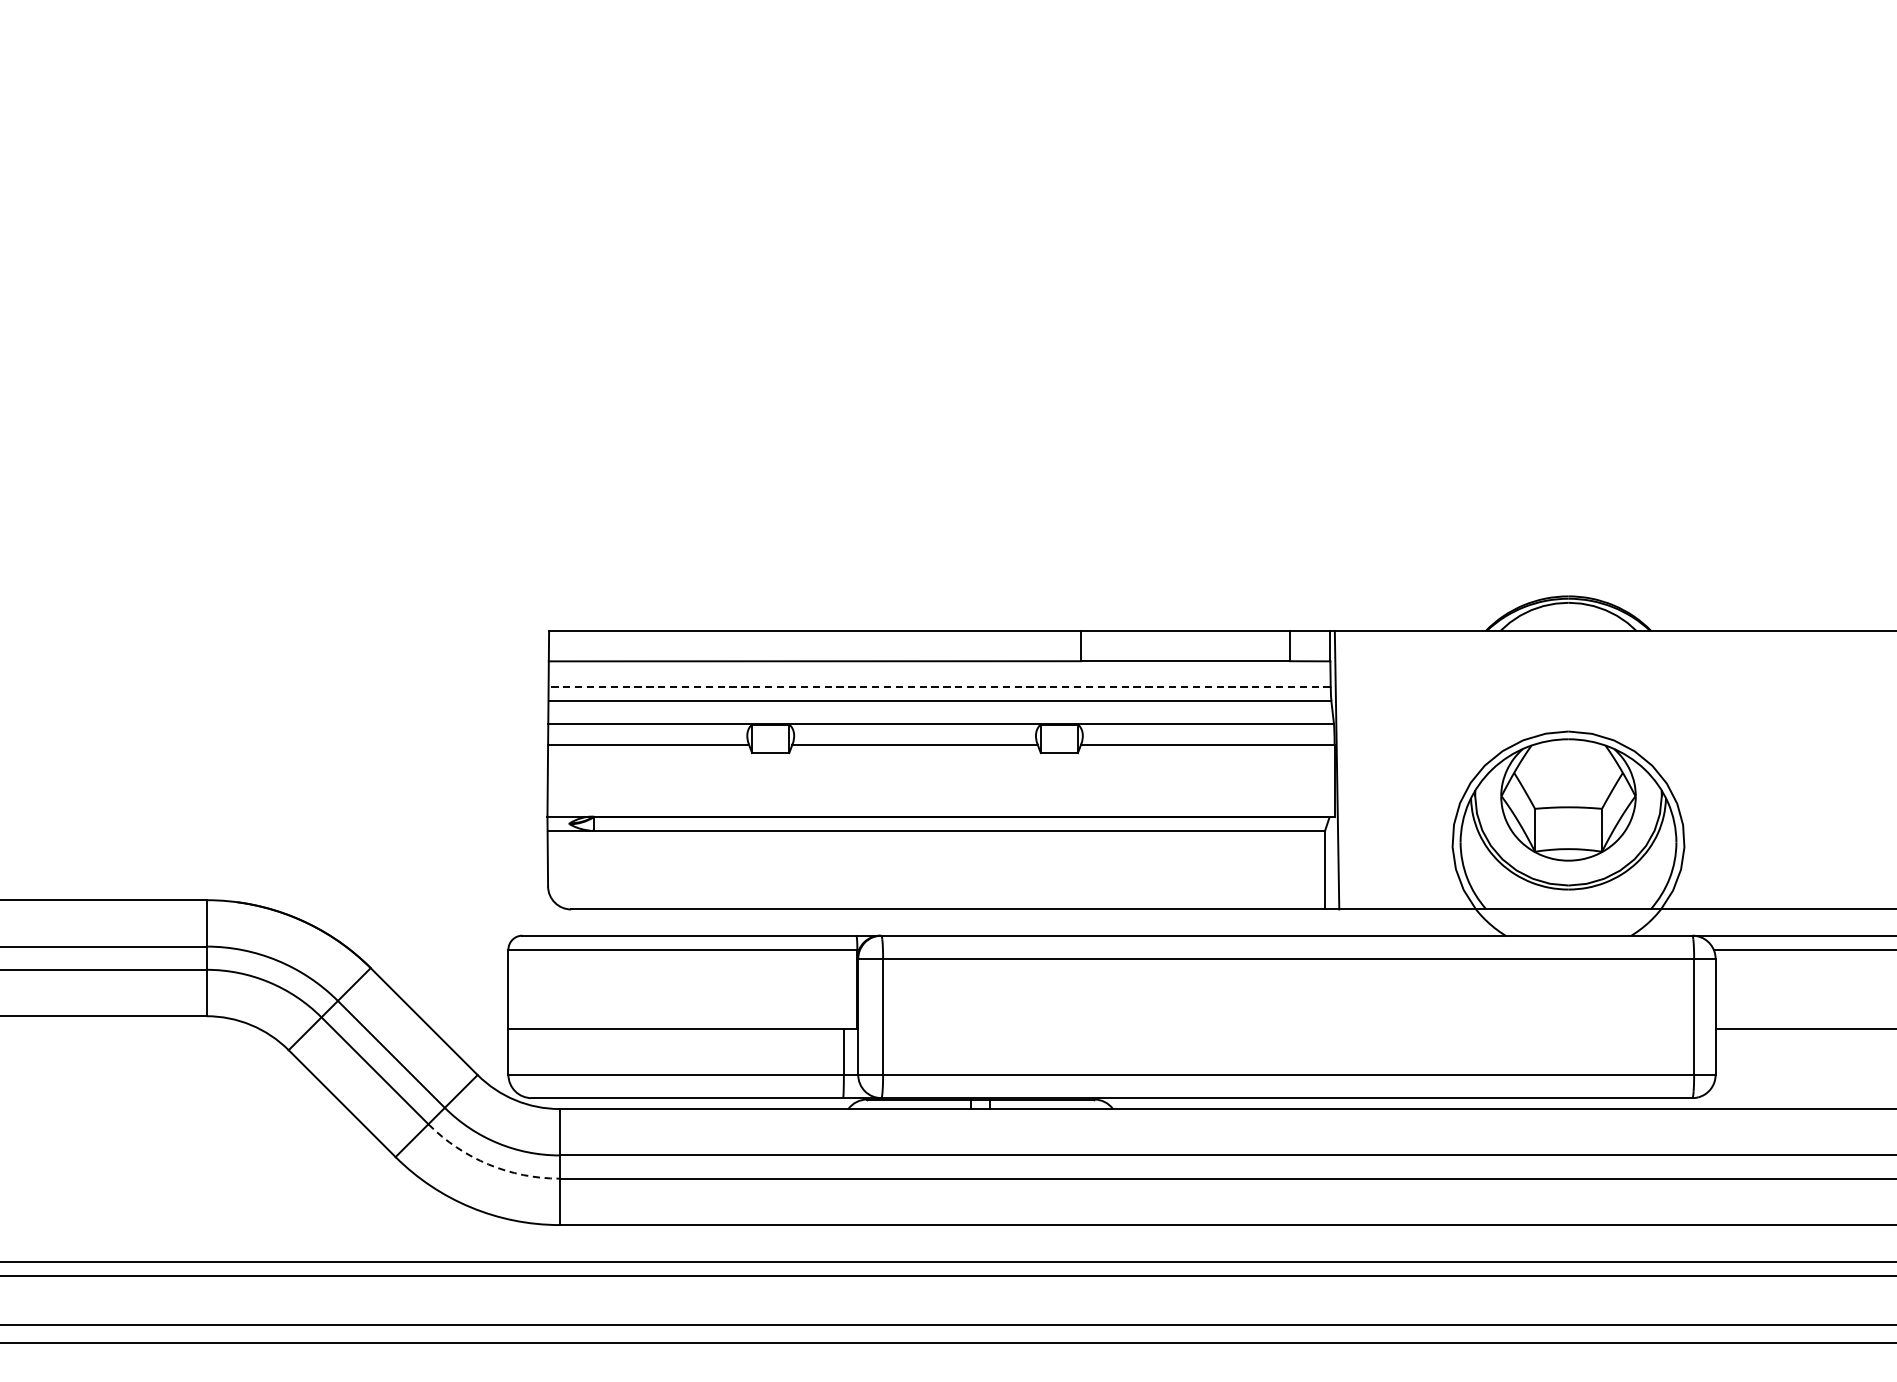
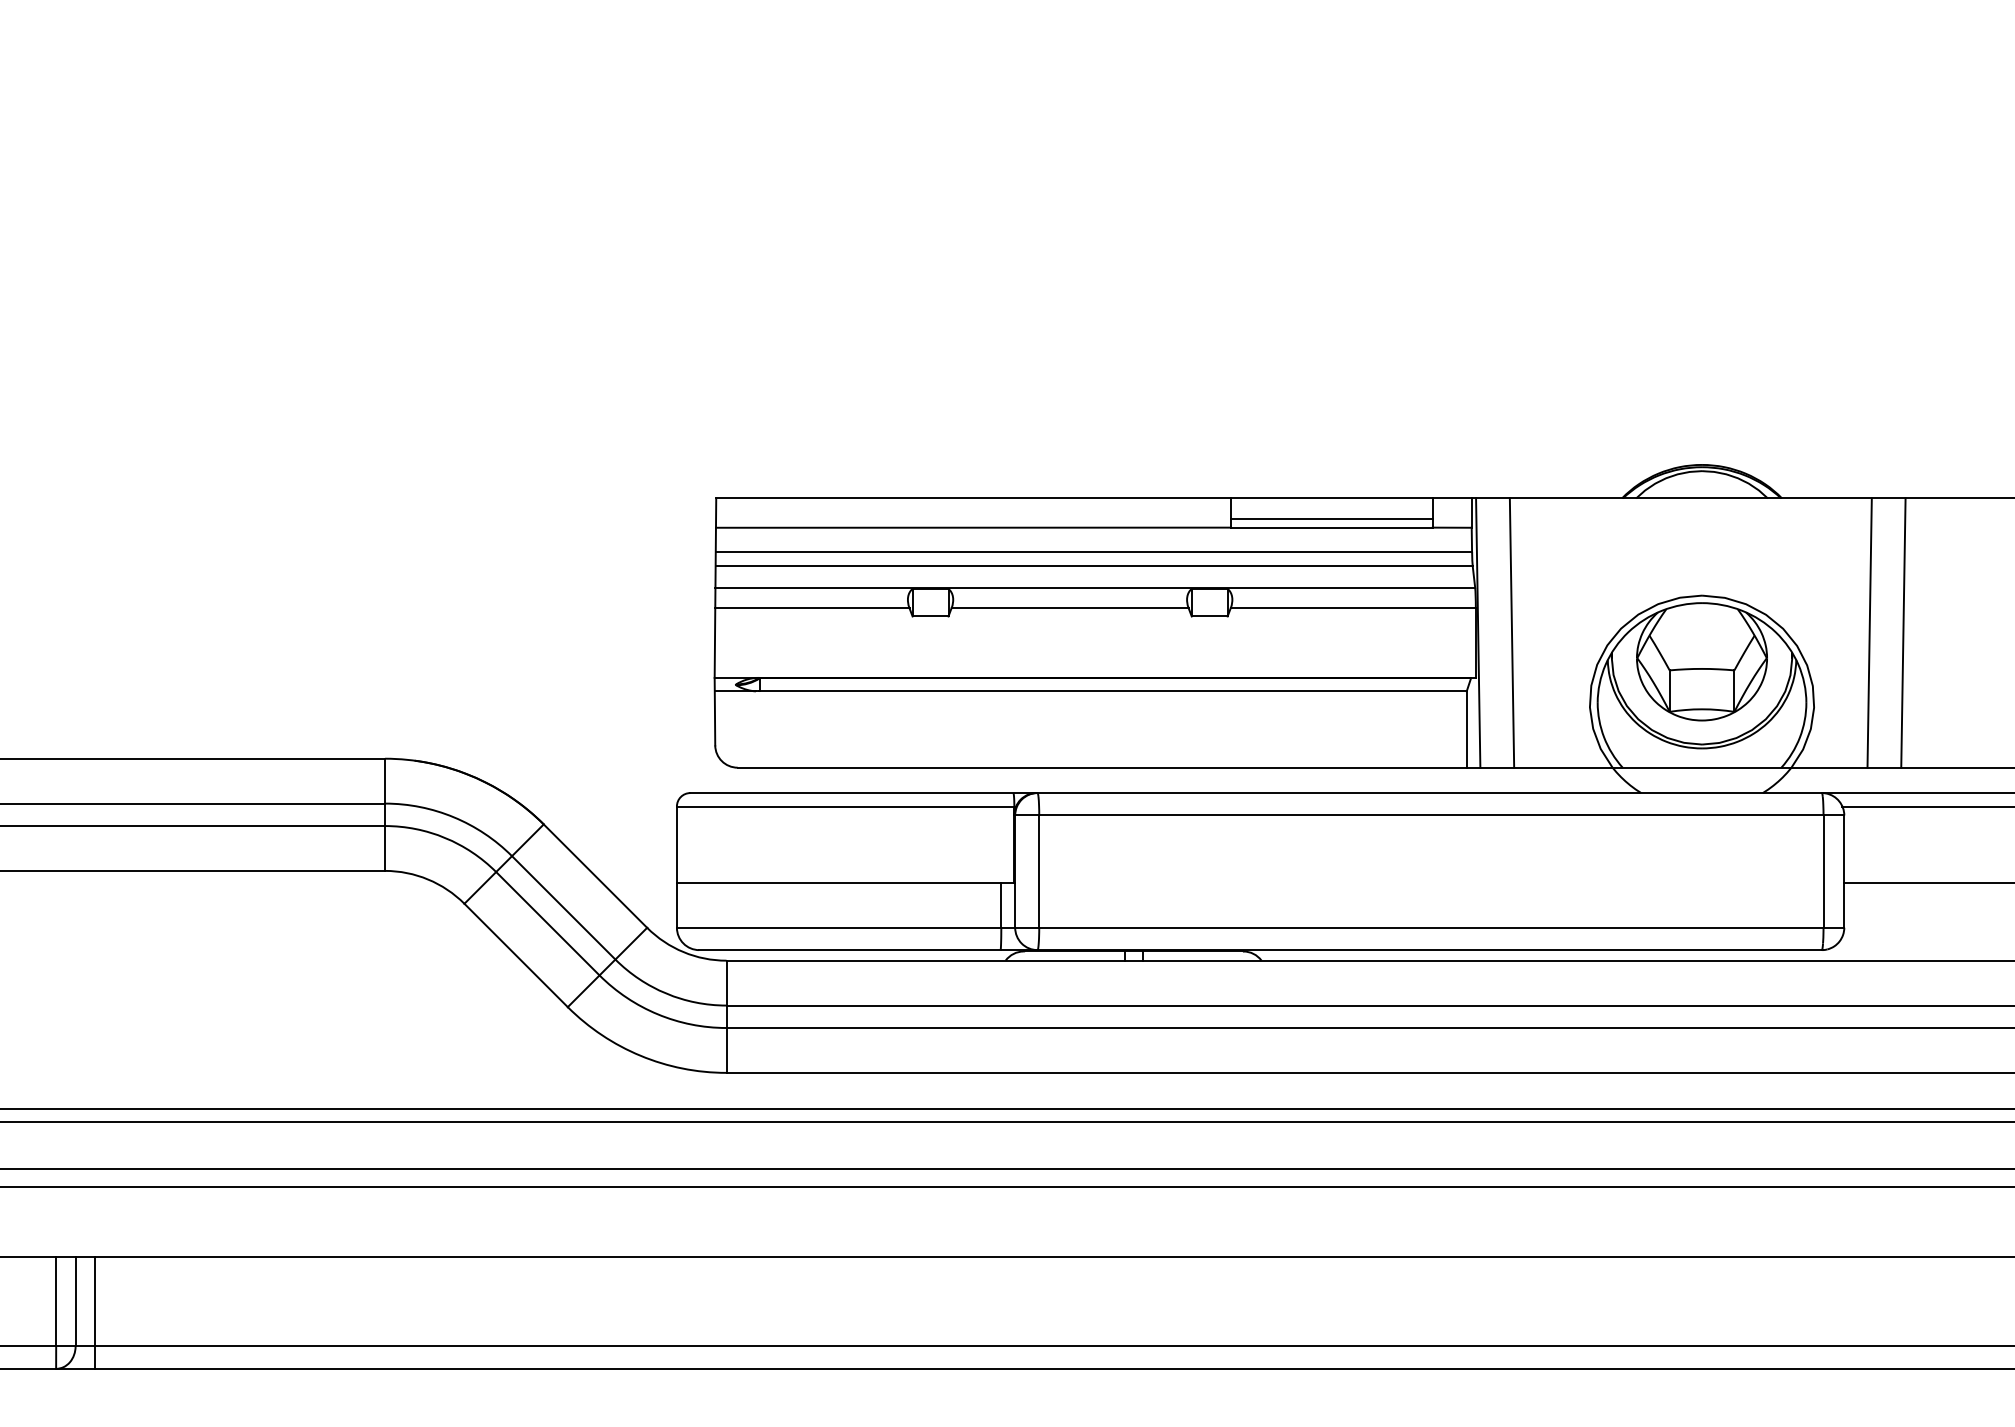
line: (1185, 651) -> (1331, 518), added
line: (939, 686) -> (1093, 552), dashed -> solid
line: (1371, 769) -> (1511, 632), added
line: (1741, 769) -> (1869, 632), added
line: (1776, 769) -> (1903, 632), added
arc: (488, 1164) -> (657, 1014), dashed -> solid

